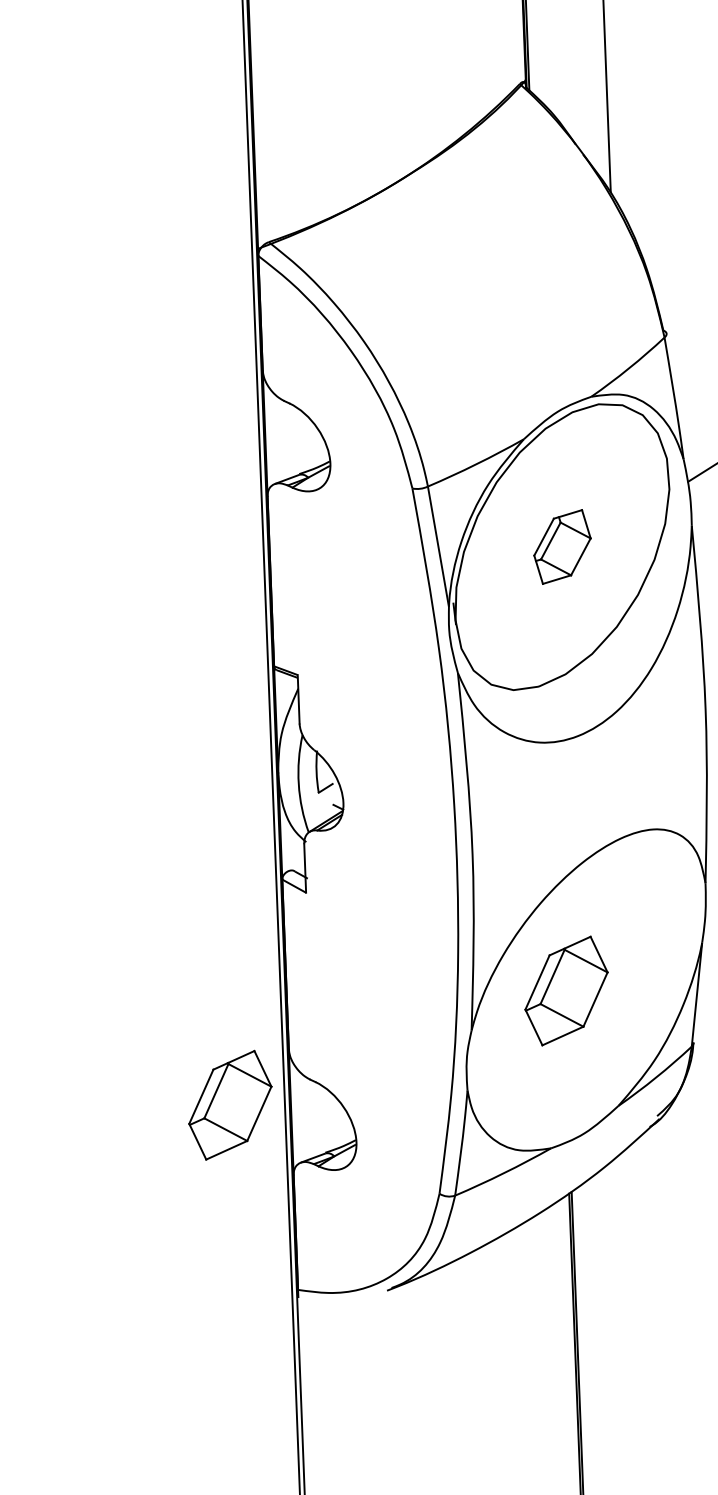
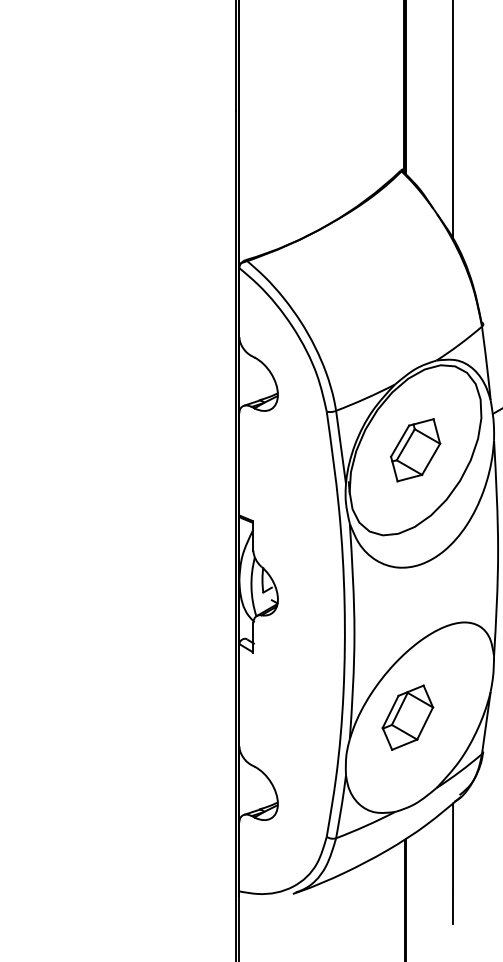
part: (562, 547) -> (415, 450), size x1.43
part: (229, 1104) -> (202, 778), removed
line: (649, 1230) -> (452, 863), added

